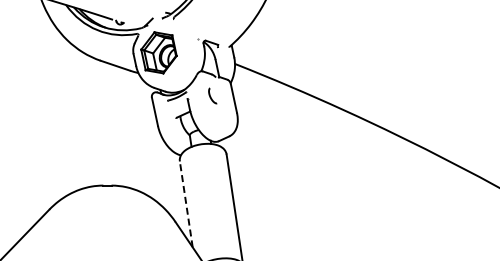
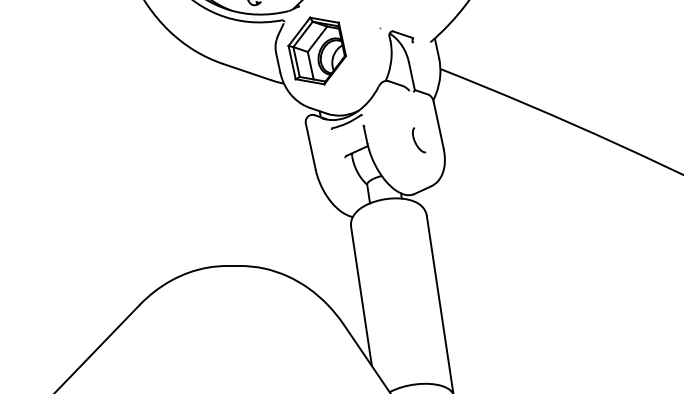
curve: (211, 96) -> (416, 141), moved
line: (186, 203) -> (361, 294), dashed -> solid

